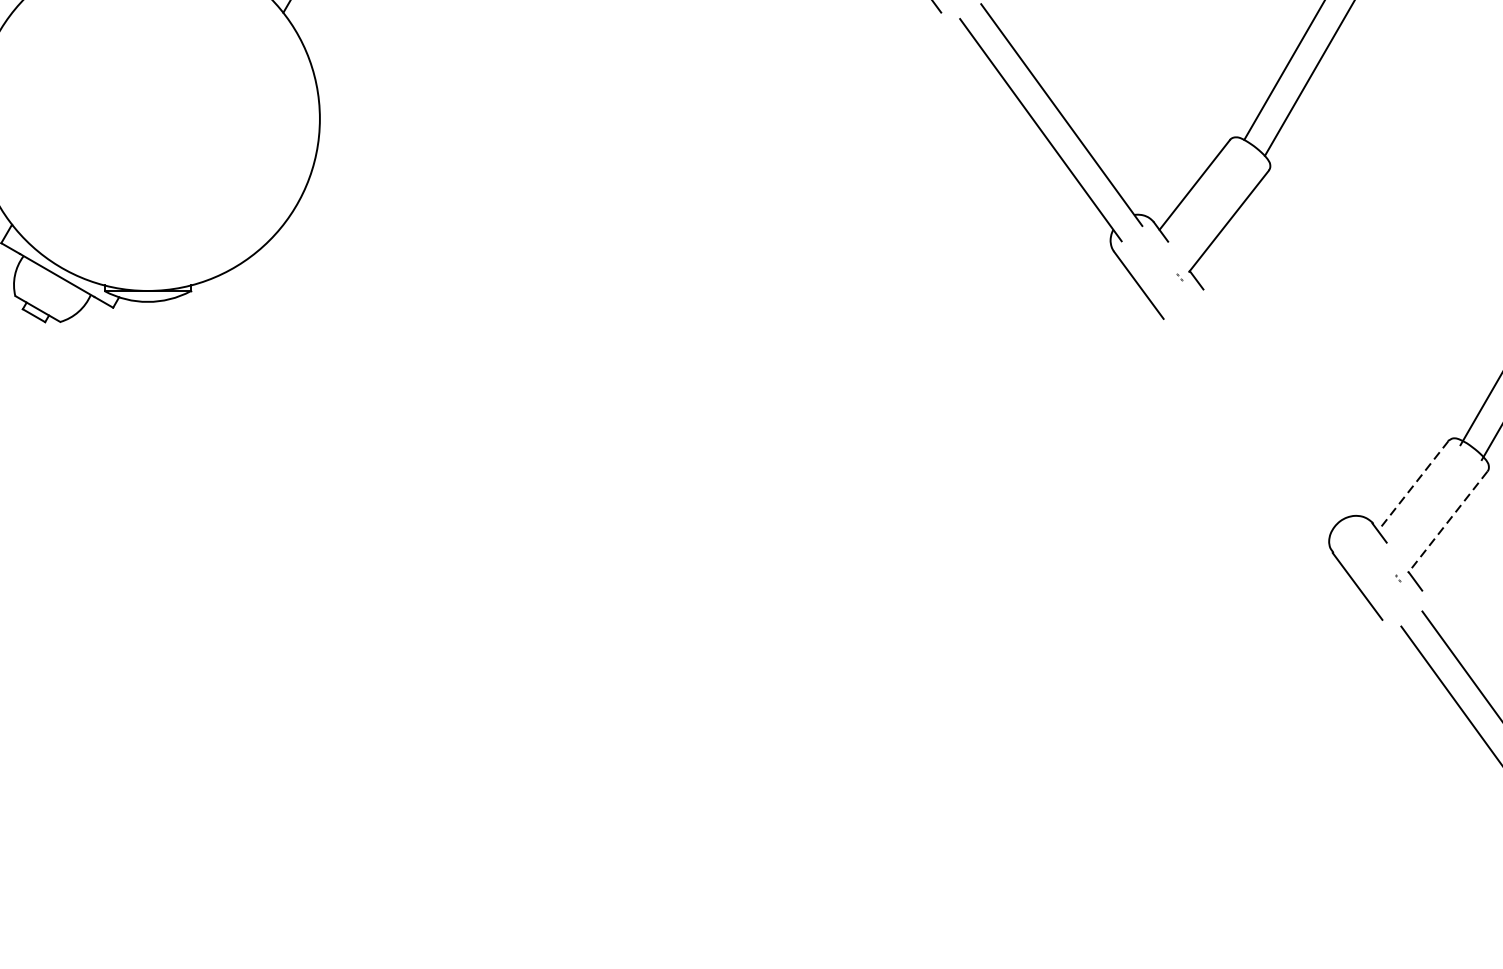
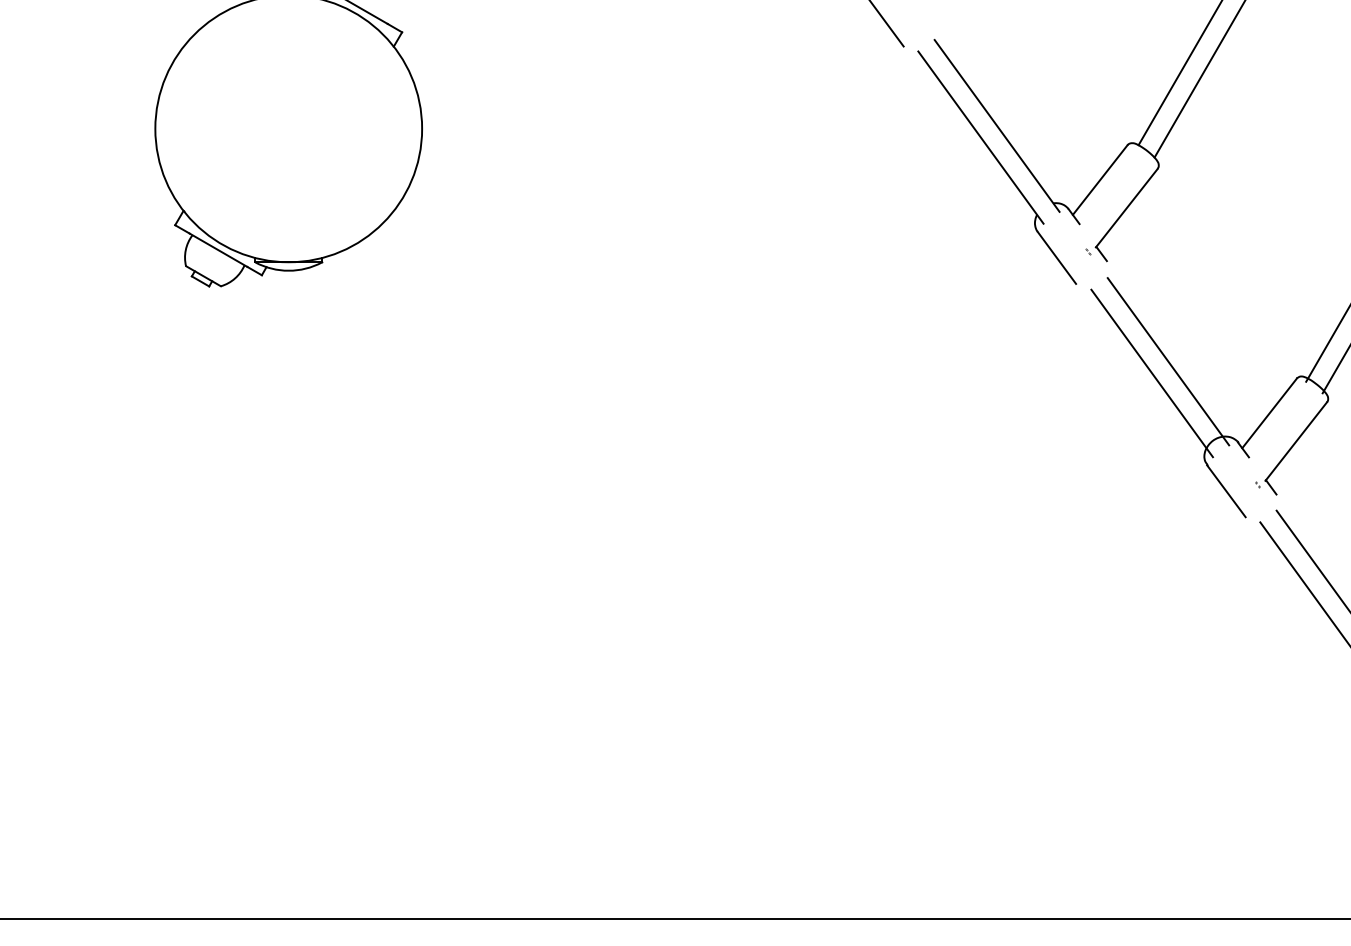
line: (1282, 419) -> (1168, 361), added
line: (1260, 434) -> (1151, 373), added
line: (1413, 486) -> (1269, 413), dashed -> solid
line: (1448, 522) -> (1296, 441), dashed -> solid

